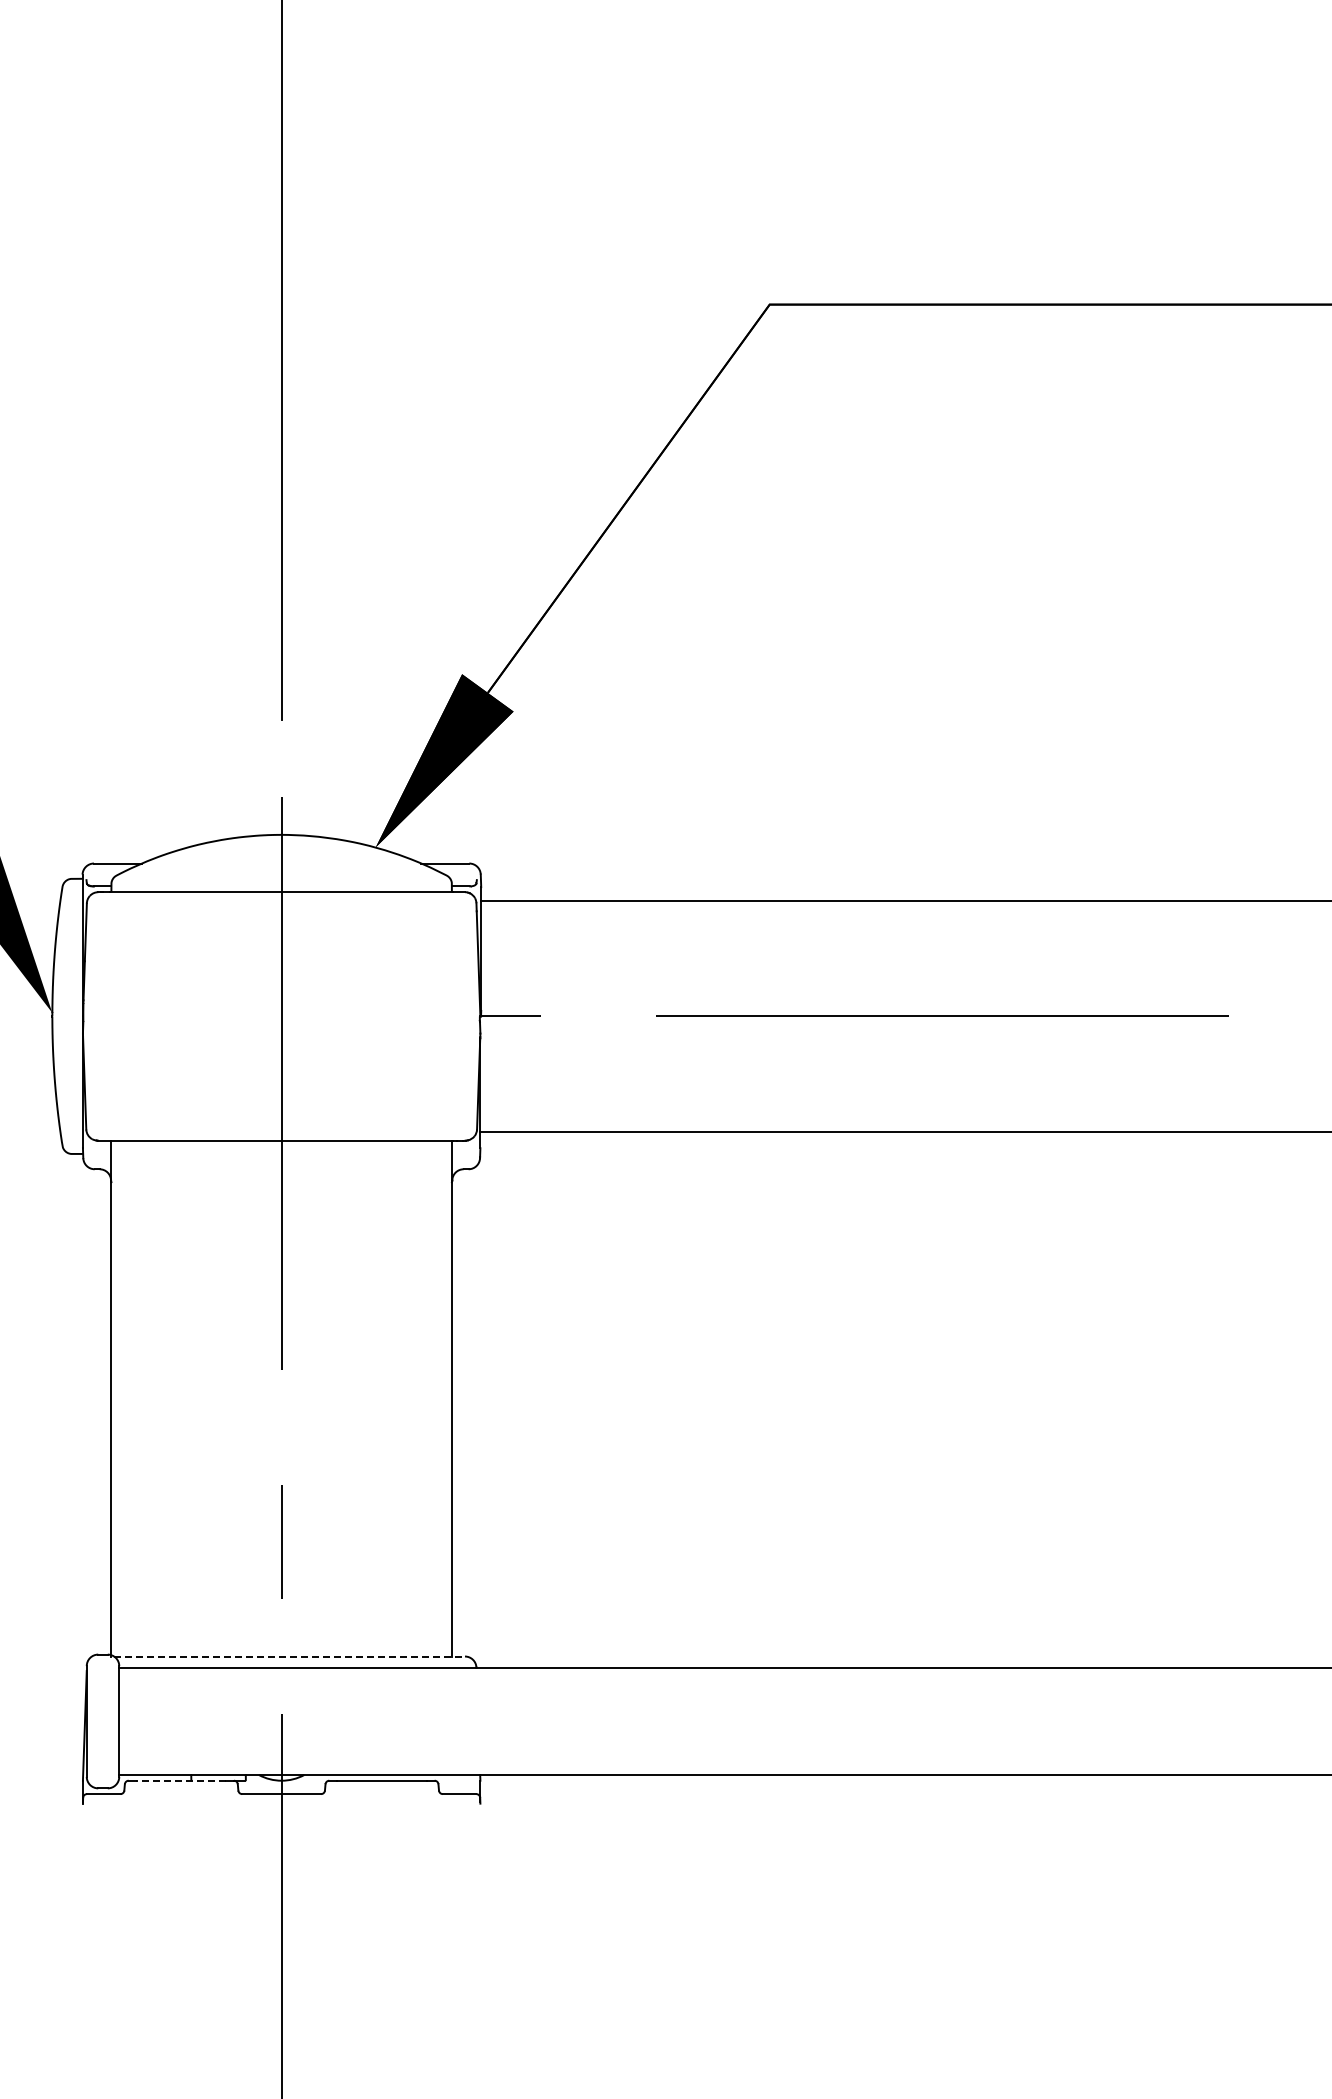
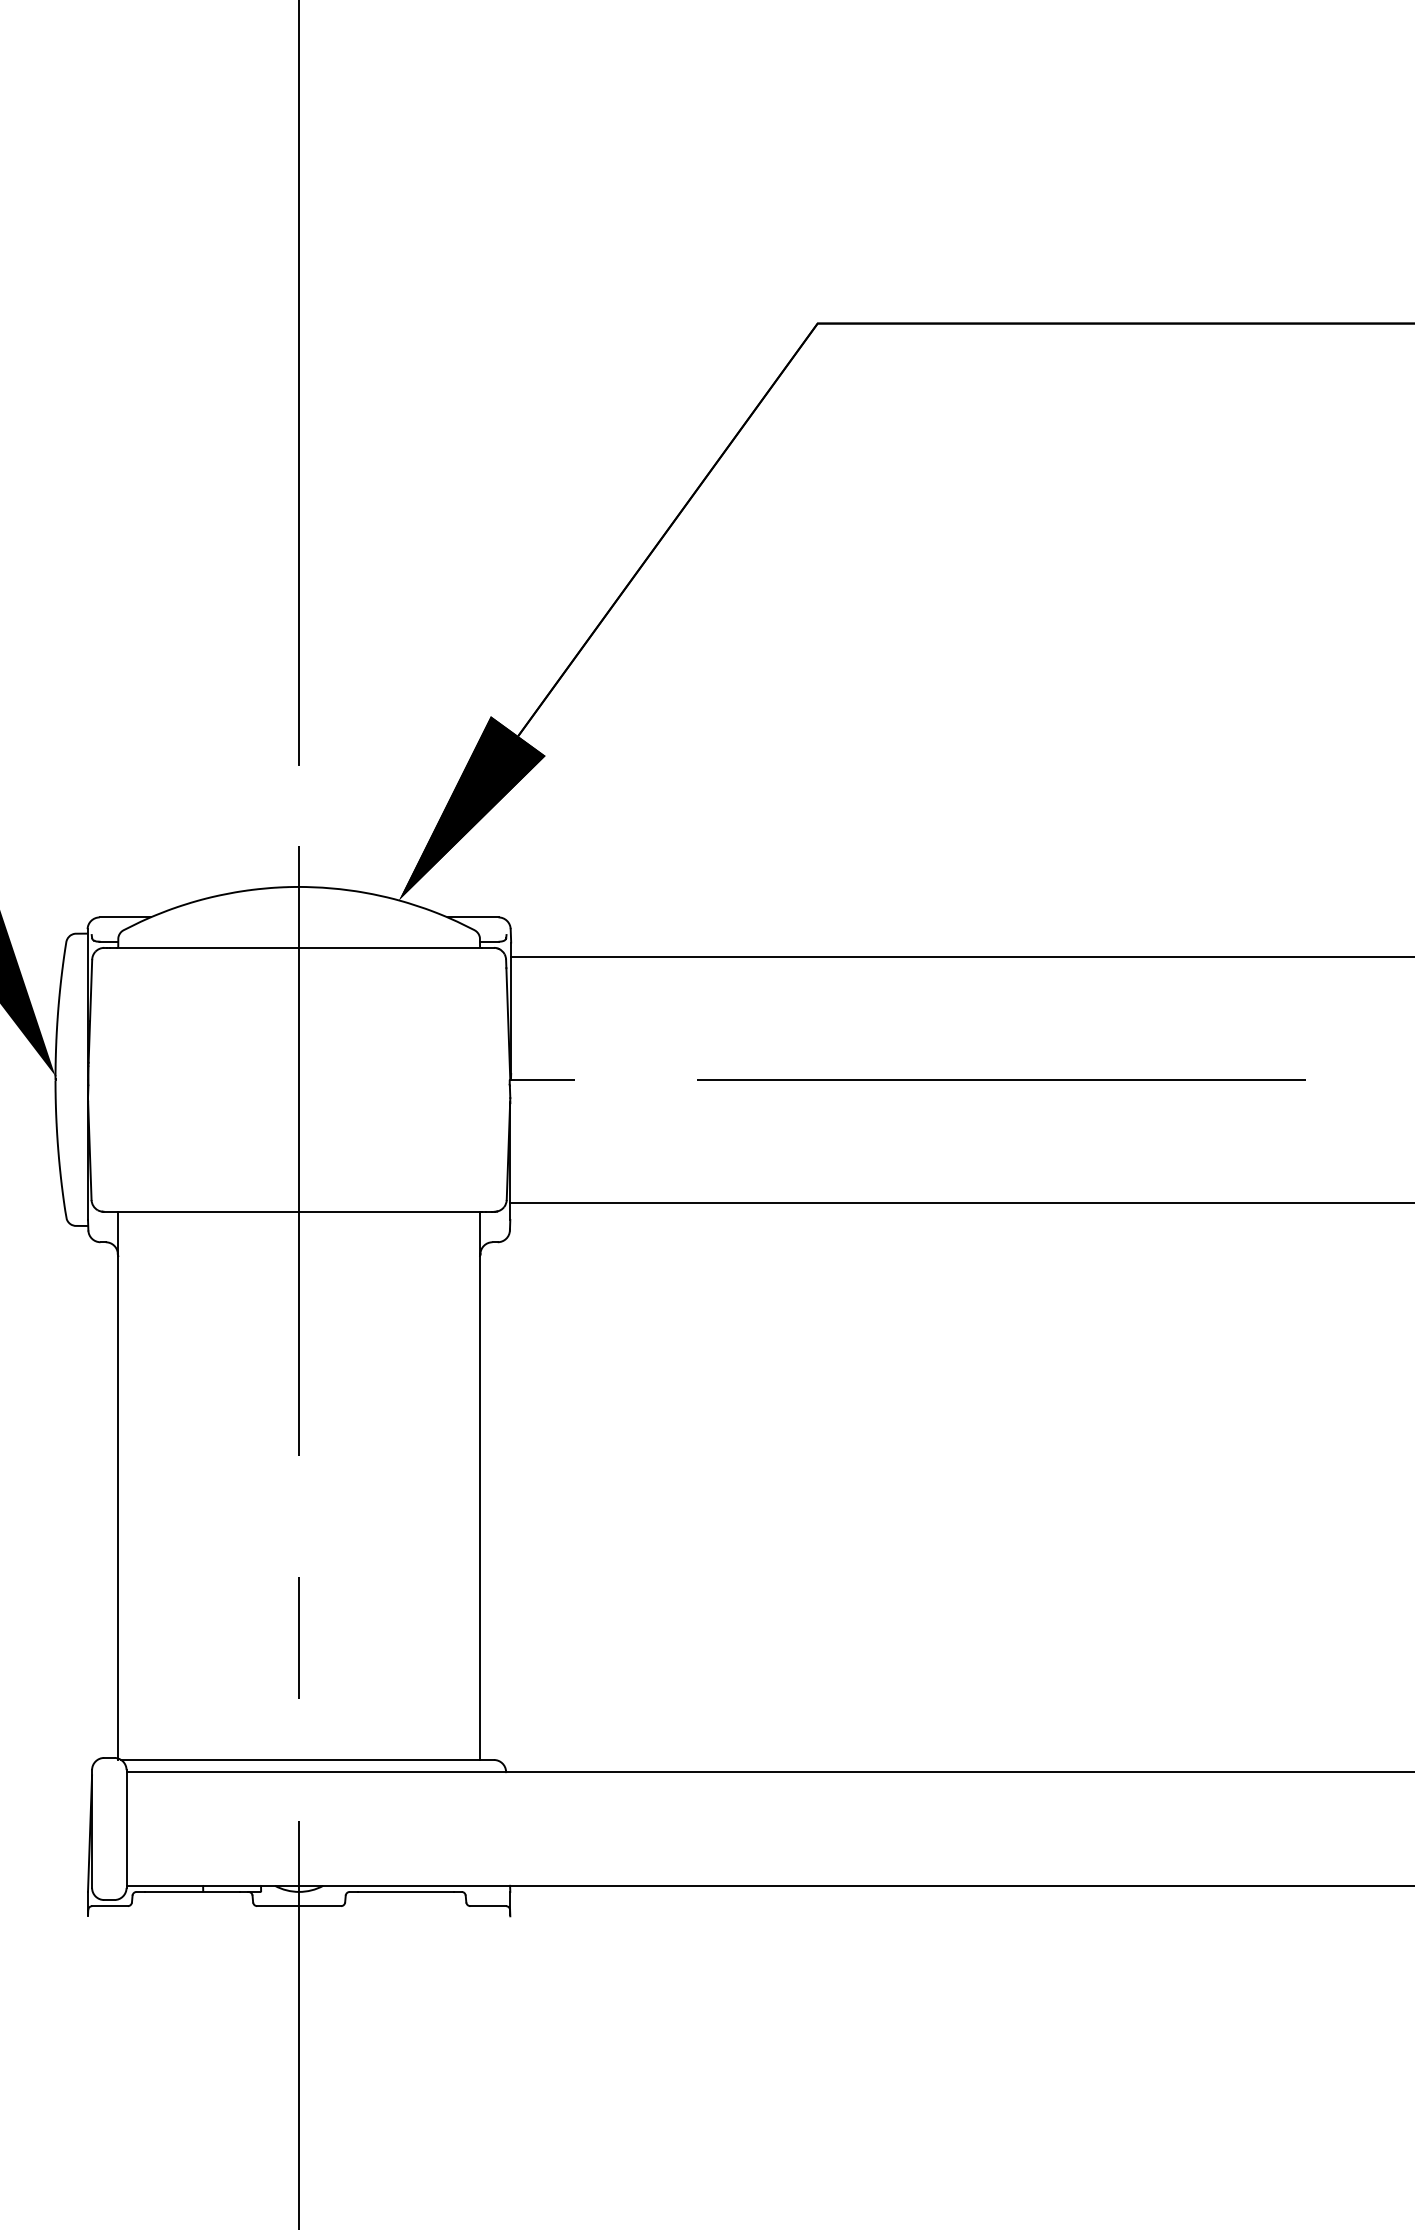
line: (290, 1656) -> (308, 1759), dashed -> solid
line: (180, 1780) -> (191, 1891), dashed -> solid

